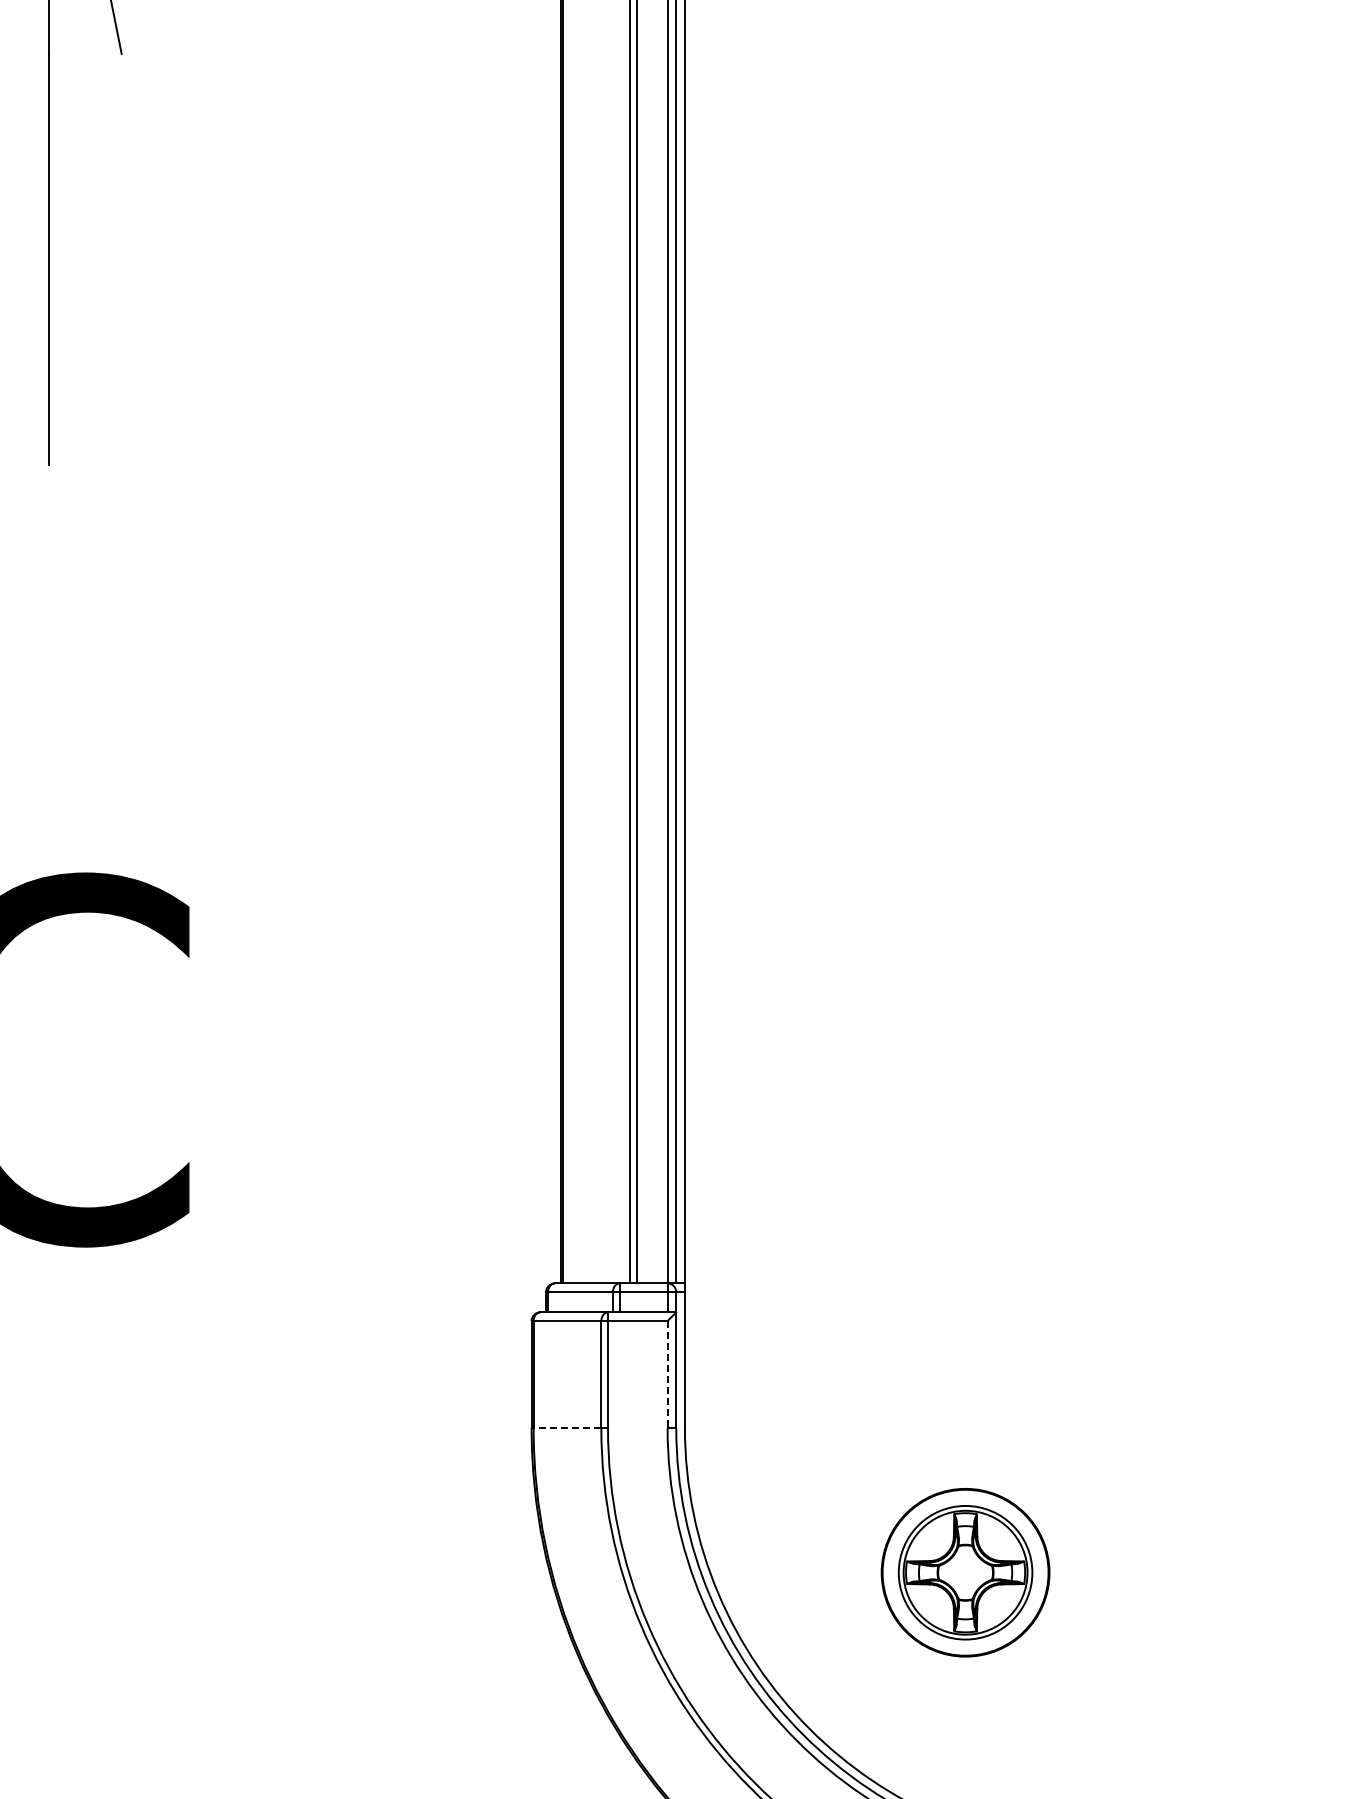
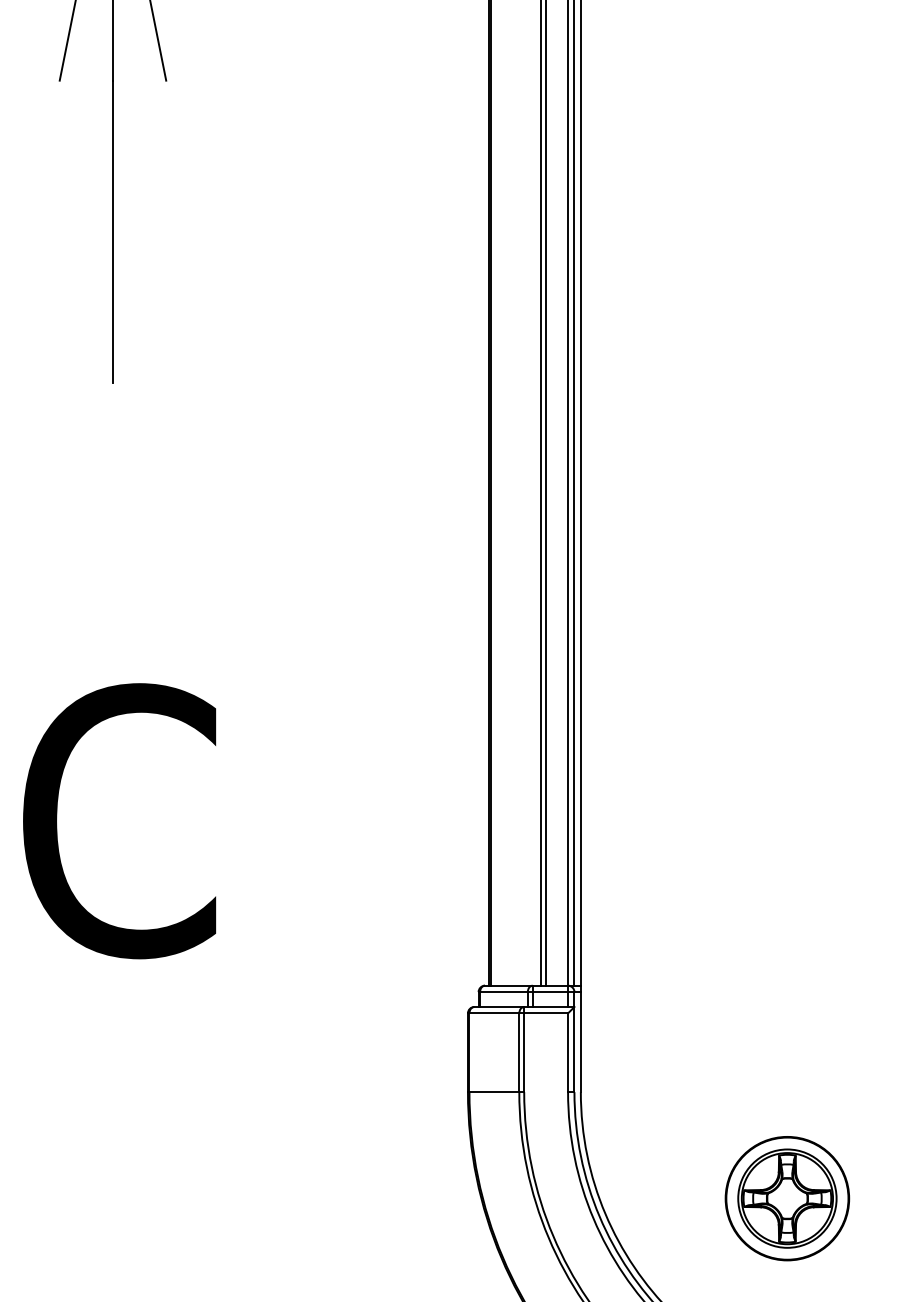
line: (667, 1374) -> (567, 1052), dashed -> solid
line: (567, 1428) -> (494, 1092), dashed -> solid

